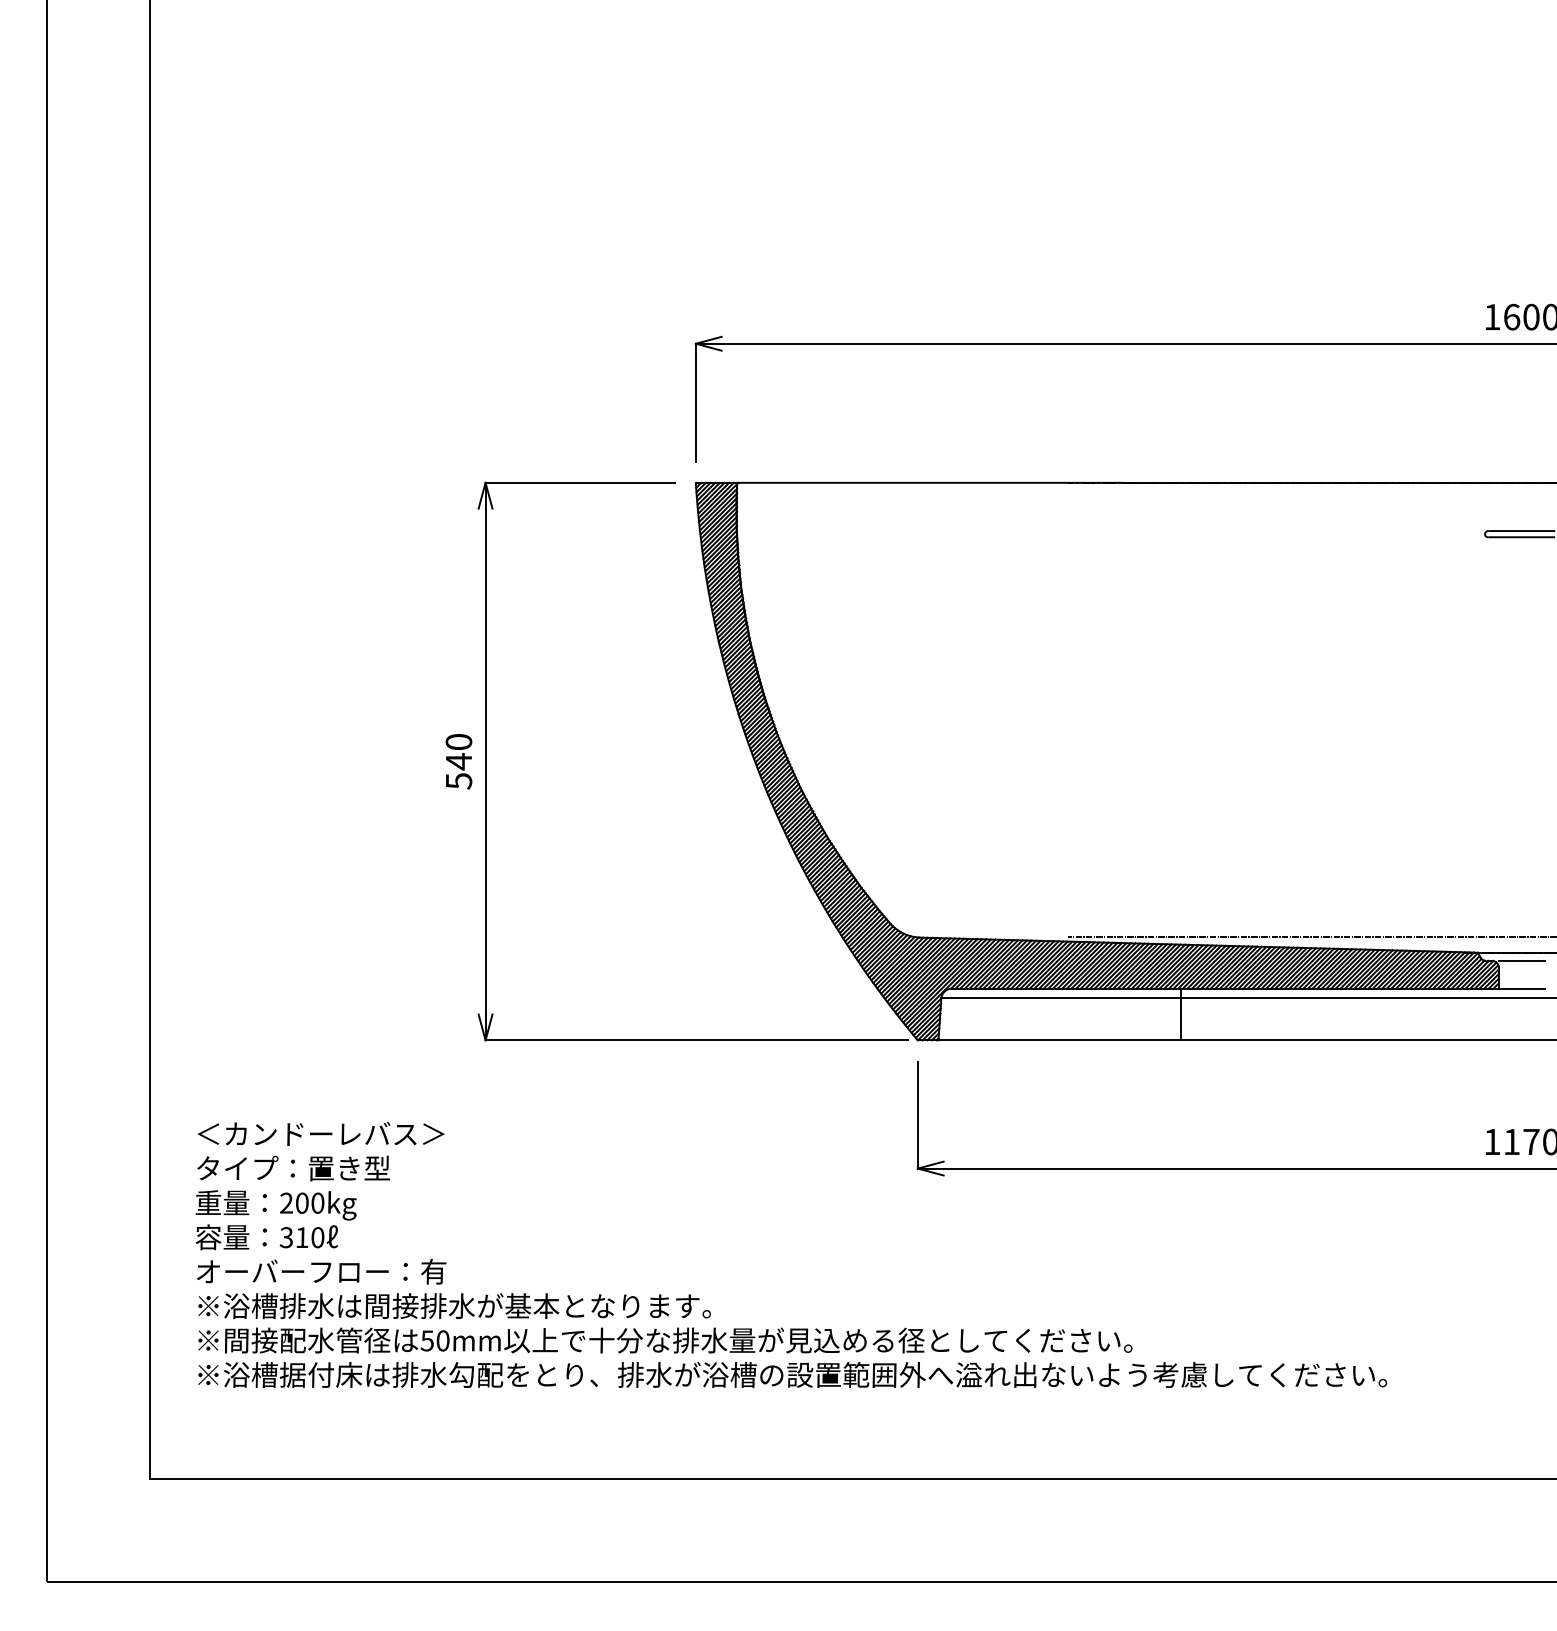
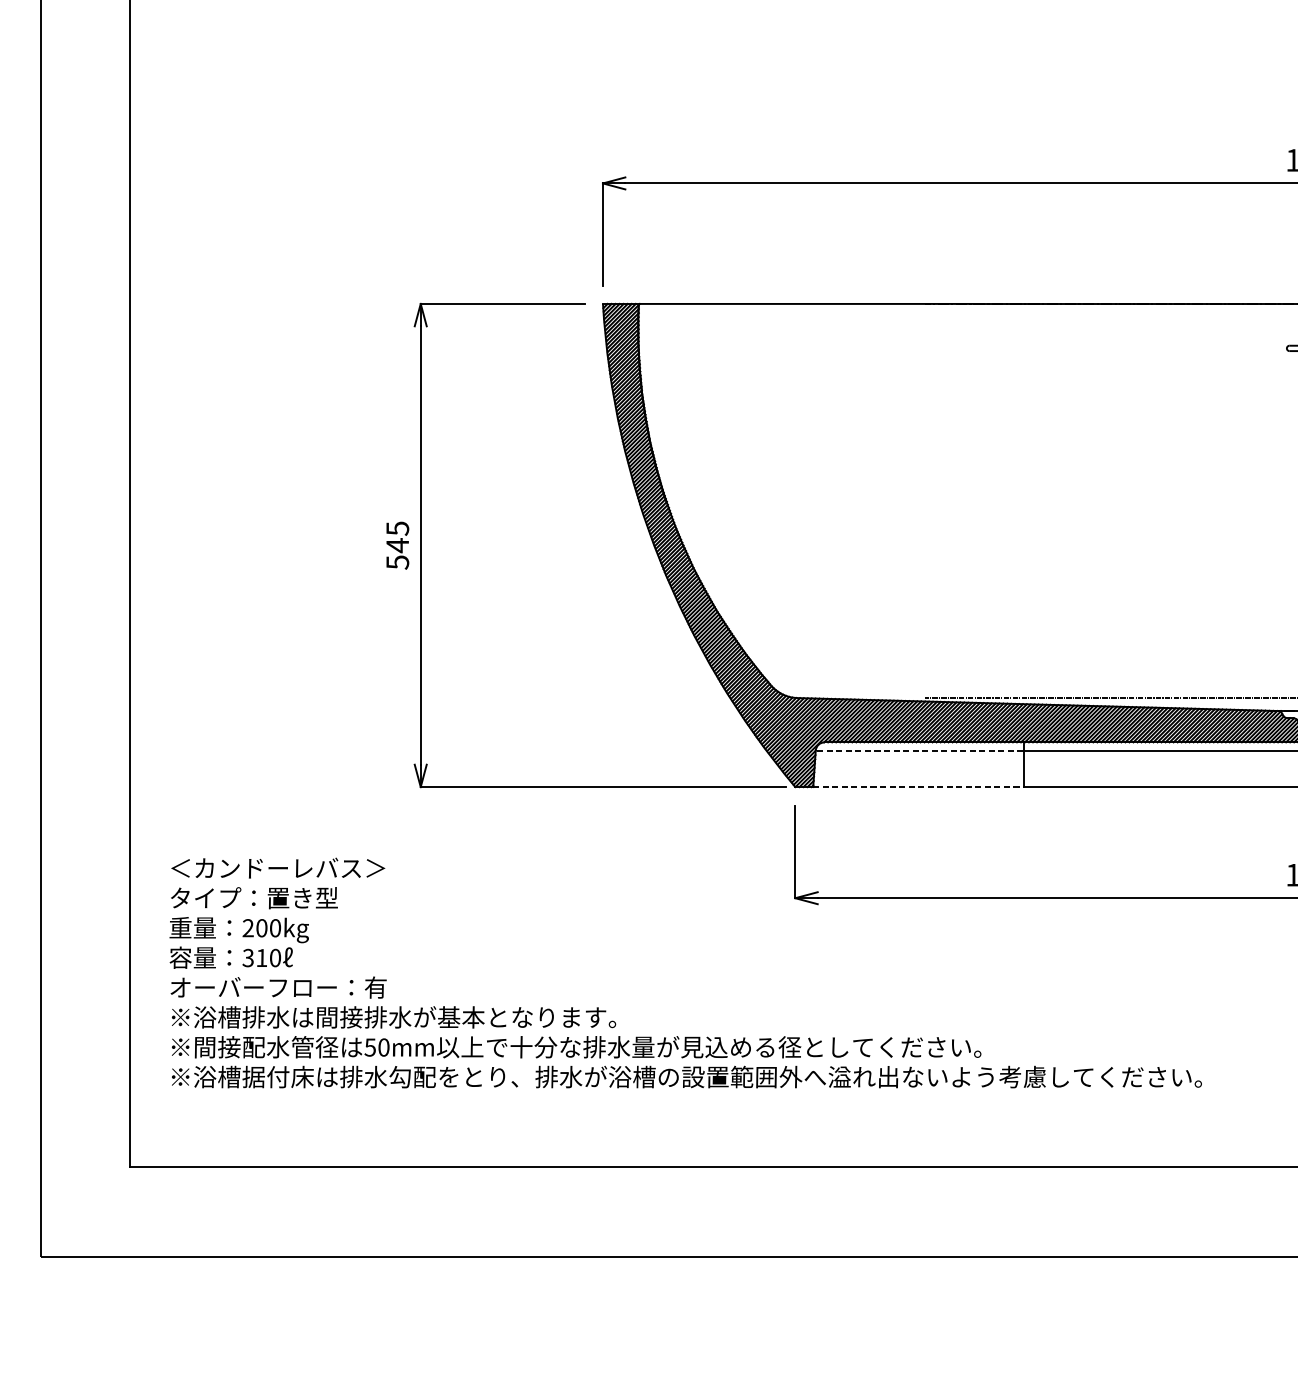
text: (458, 742) -> (397, 528), 540 -> 545
line: (1061, 998) -> (919, 750), solid -> dashed
line: (1060, 1040) -> (918, 787), solid -> dashed

